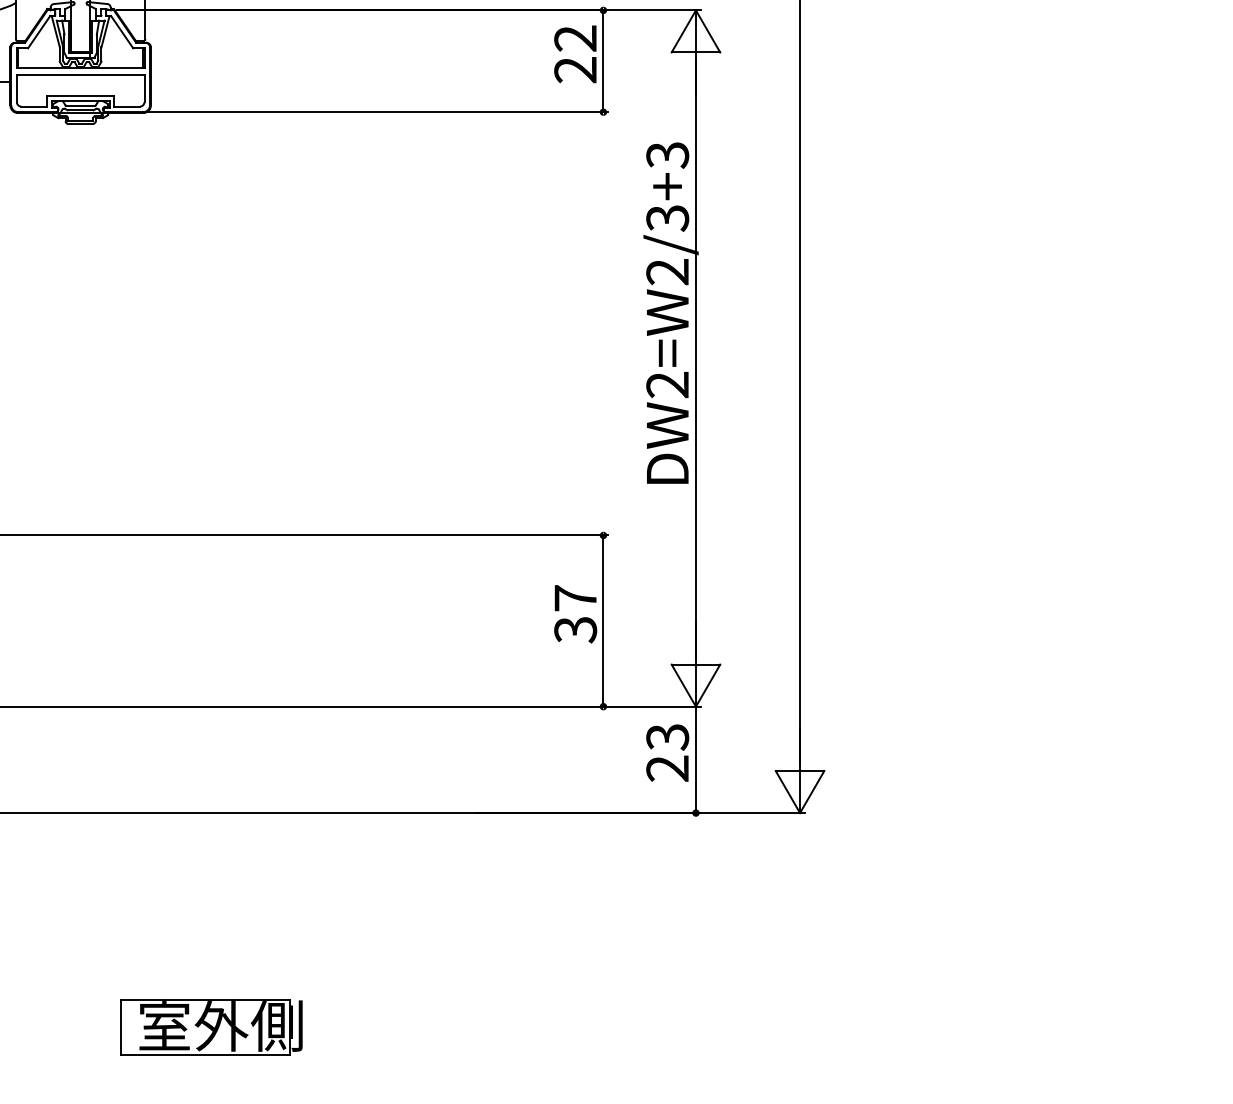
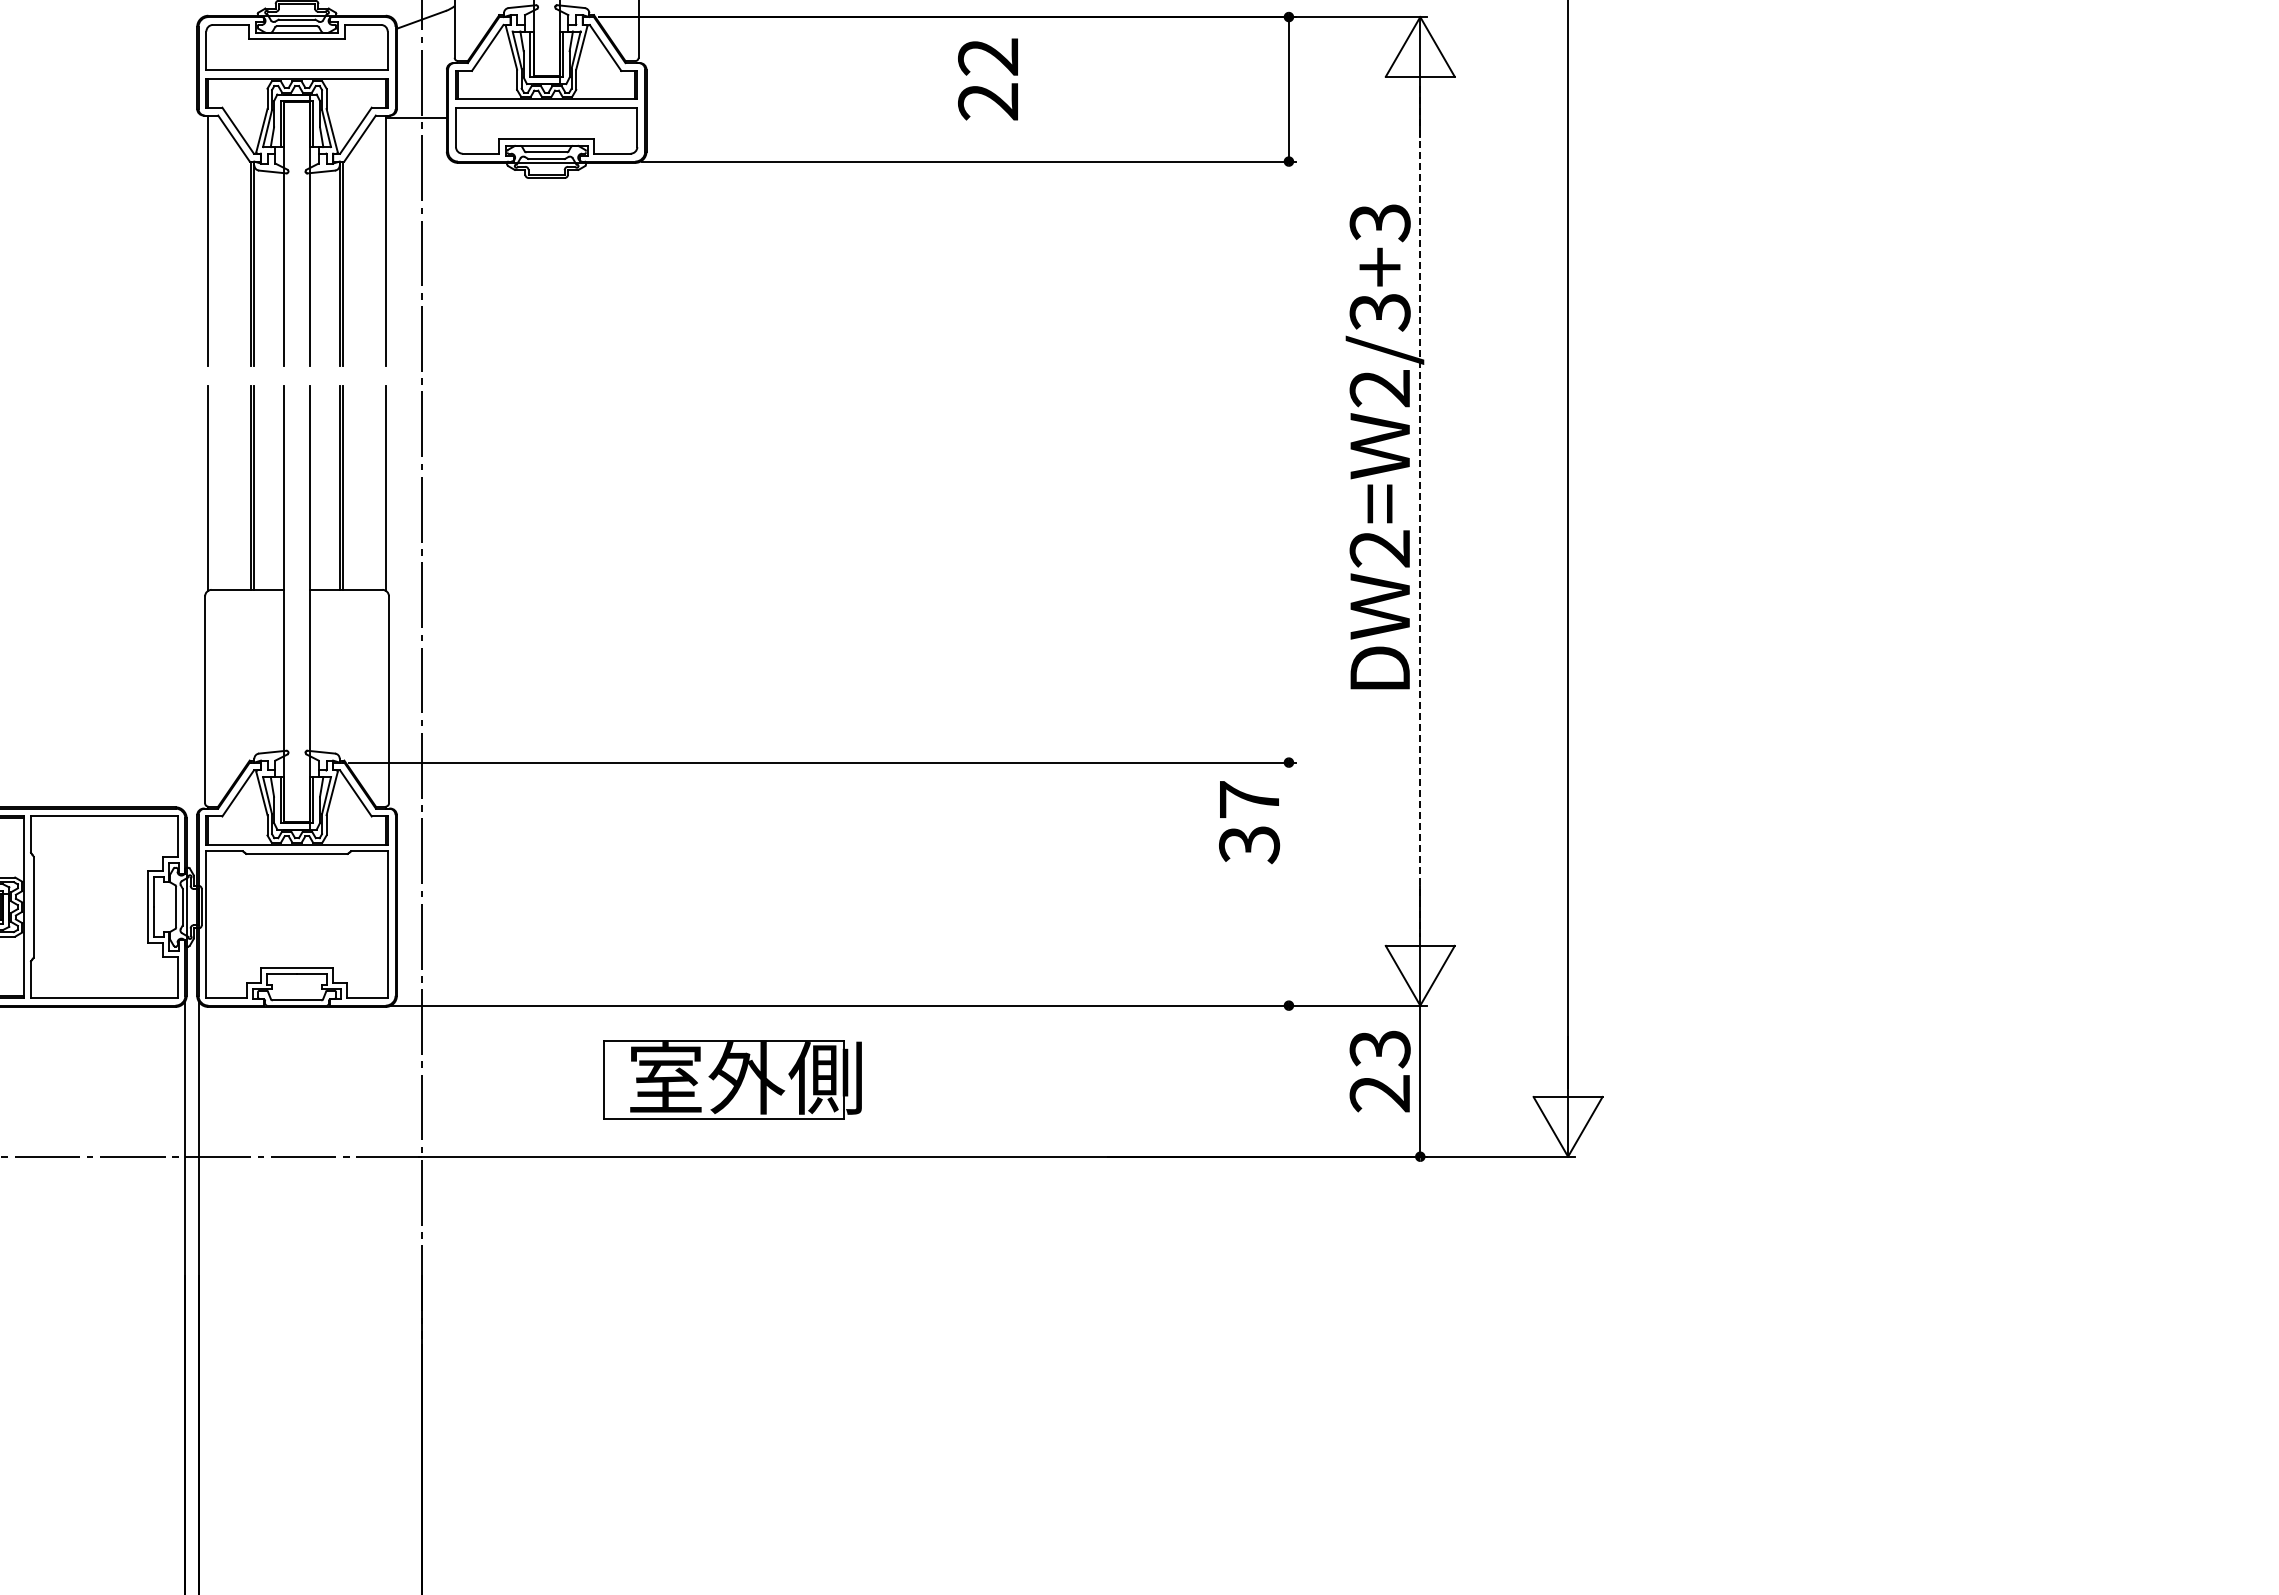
text: (574, 54) -> (987, 79), moved
line: (696, 358) -> (1420, 511), solid -> dashed
text: (575, 614) -> (1249, 822), moved
line: (603, 620) -> (1288, 883), removed
part: (211, 1027) -> (732, 1079), moved

